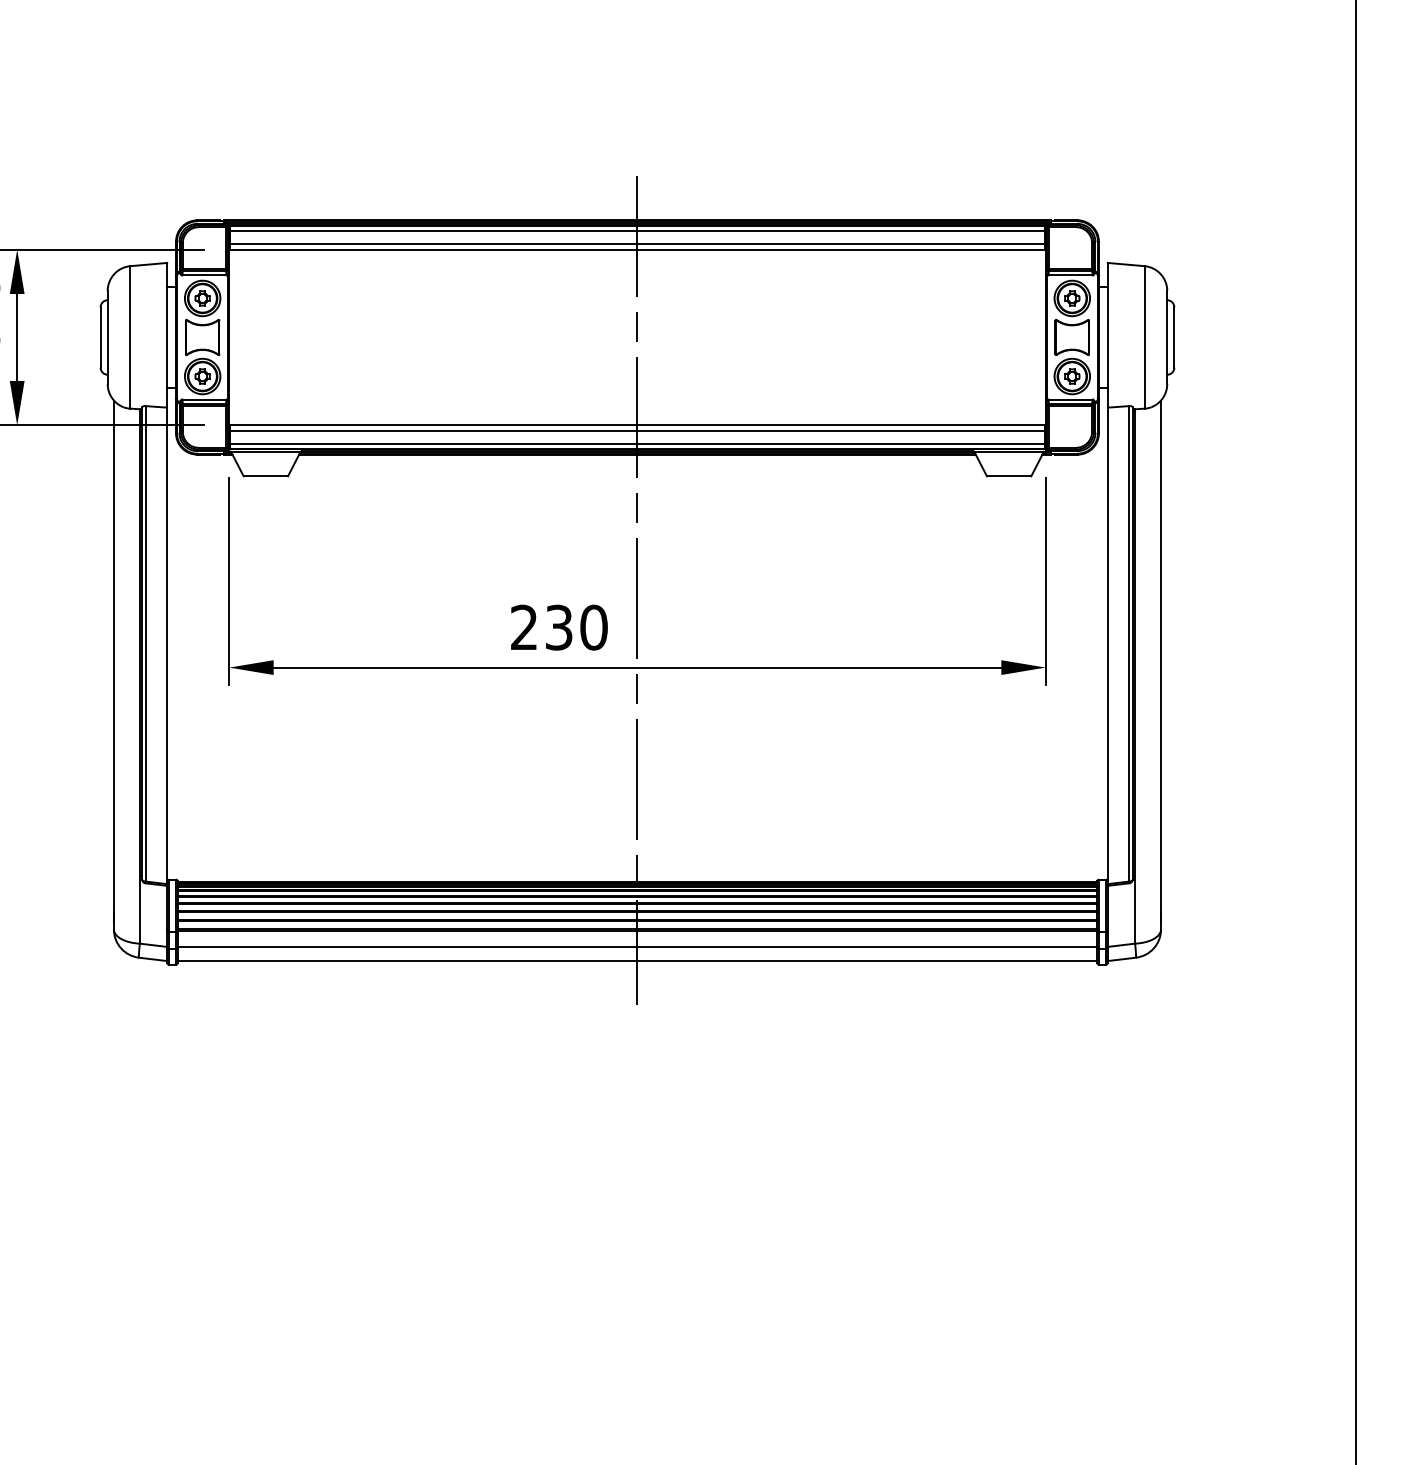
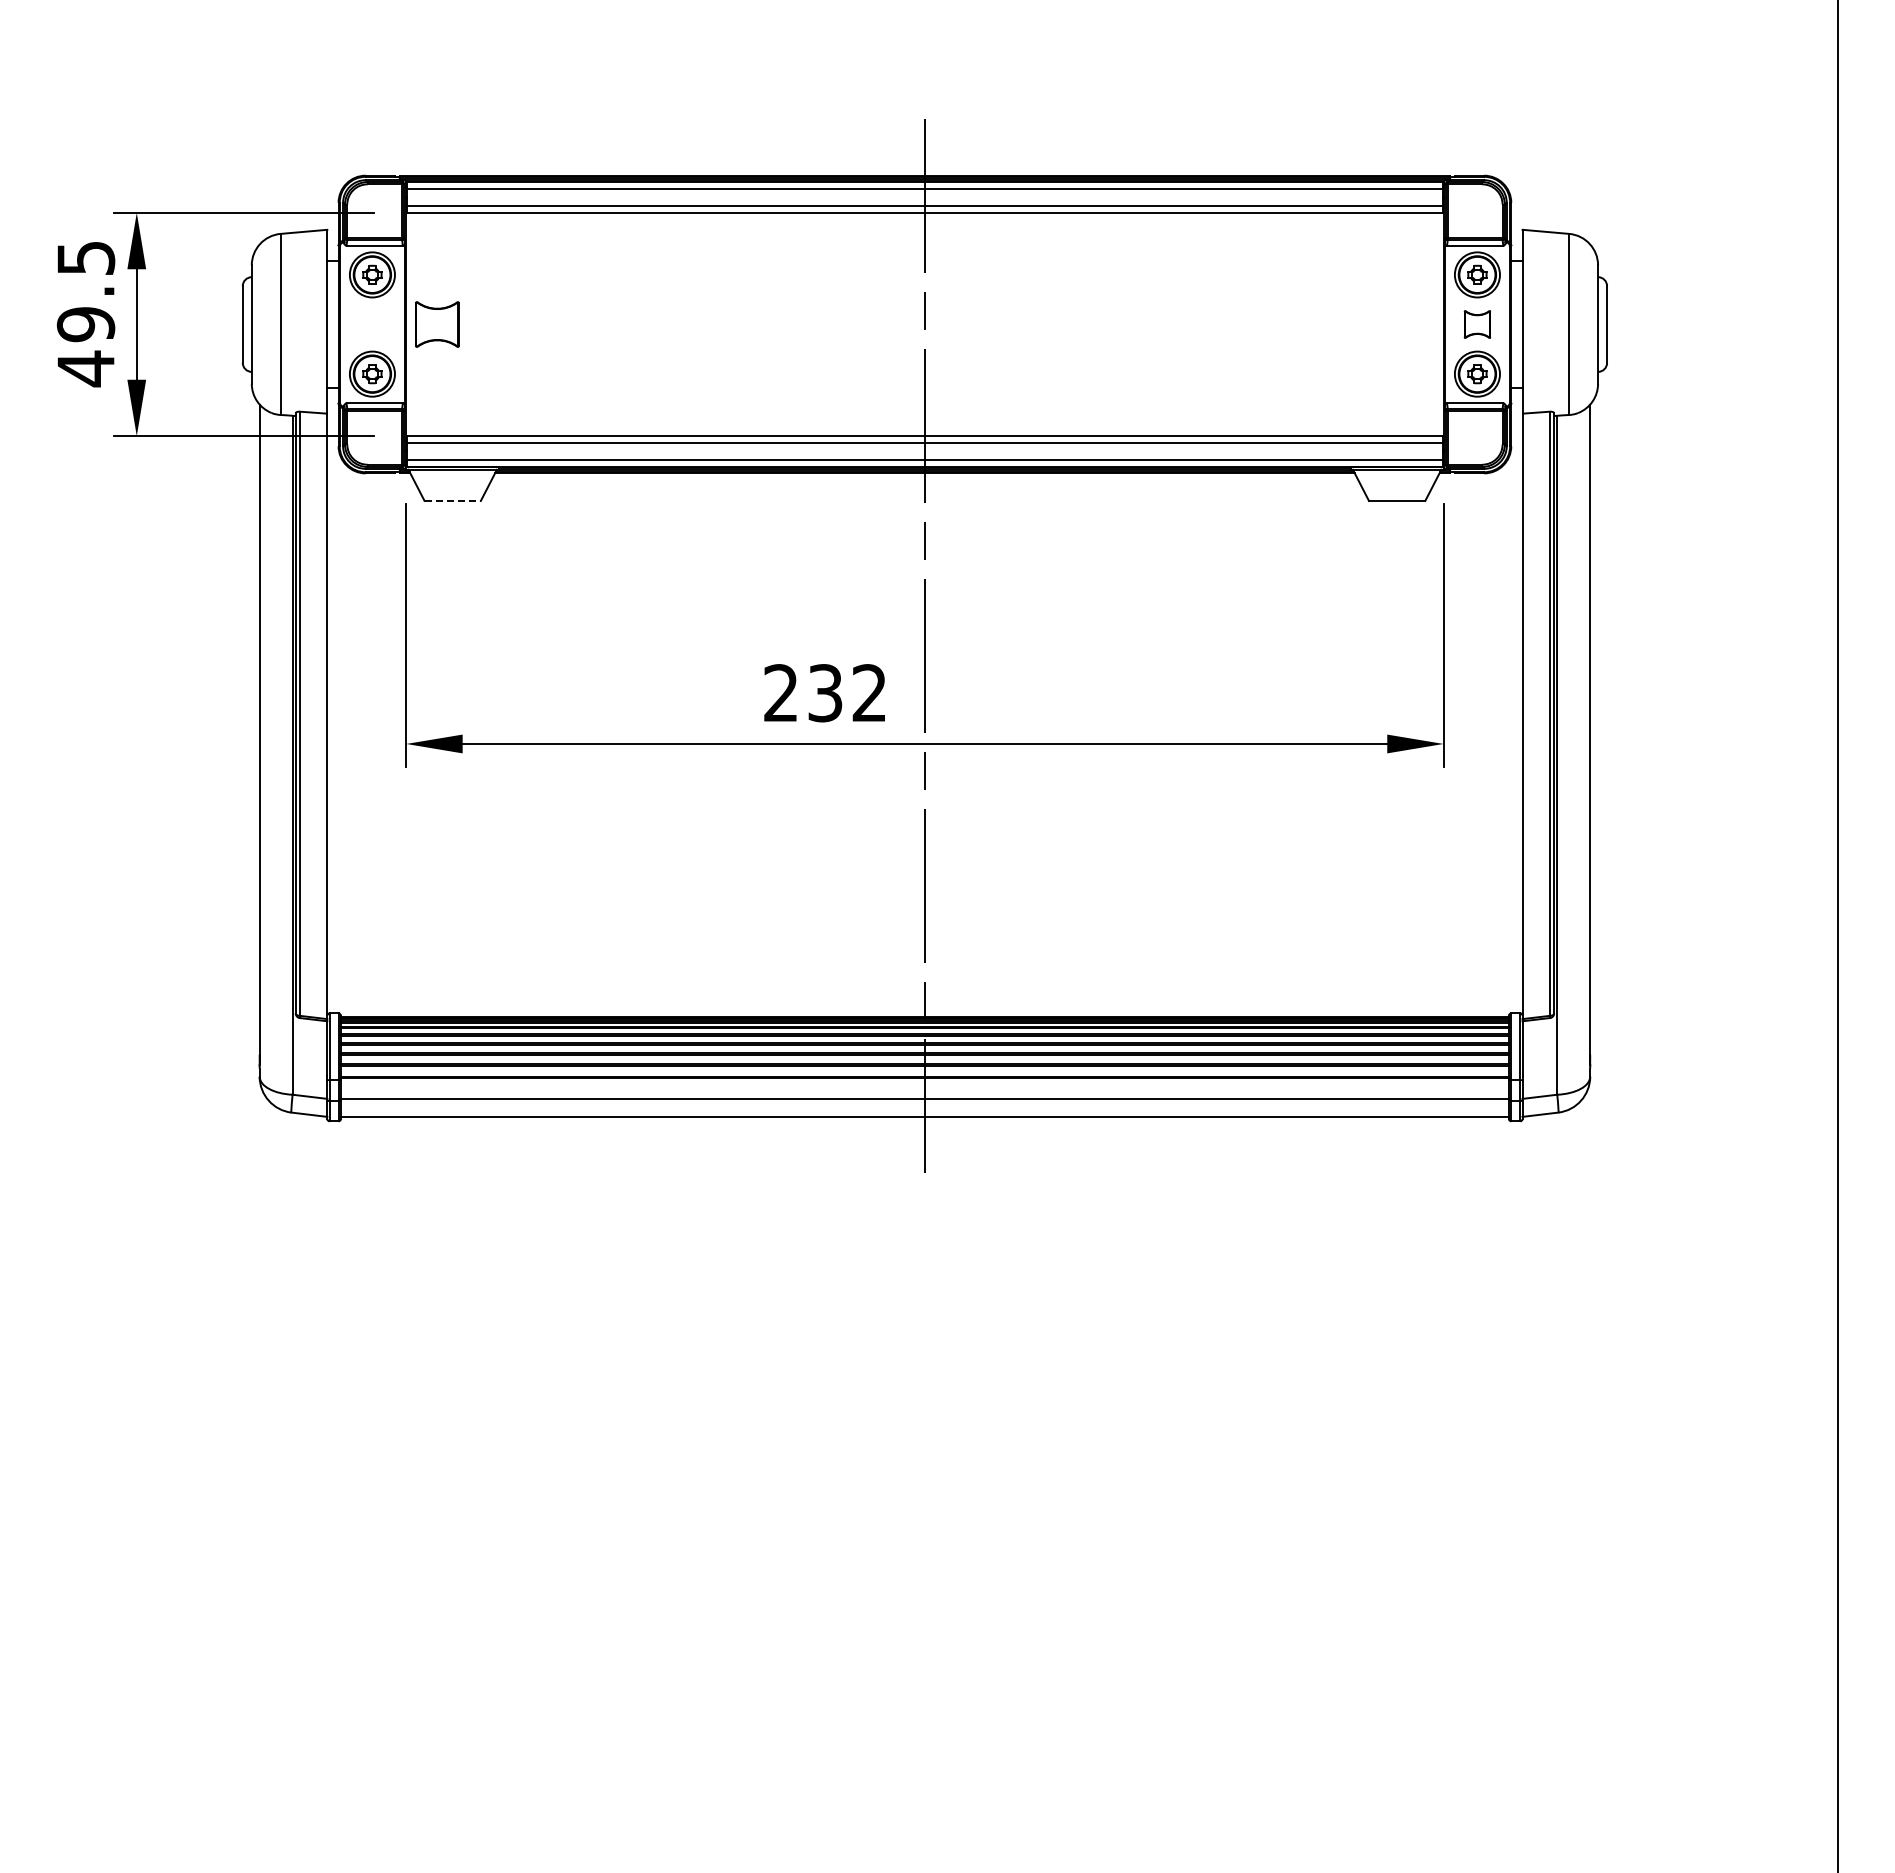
part: (202, 337) -> (437, 324), moved
part: (1072, 337) -> (1477, 324), size x0.6
line: (266, 475) -> (453, 500), solid -> dashed
text: (593, 627) -> (869, 693), 230 -> 232

